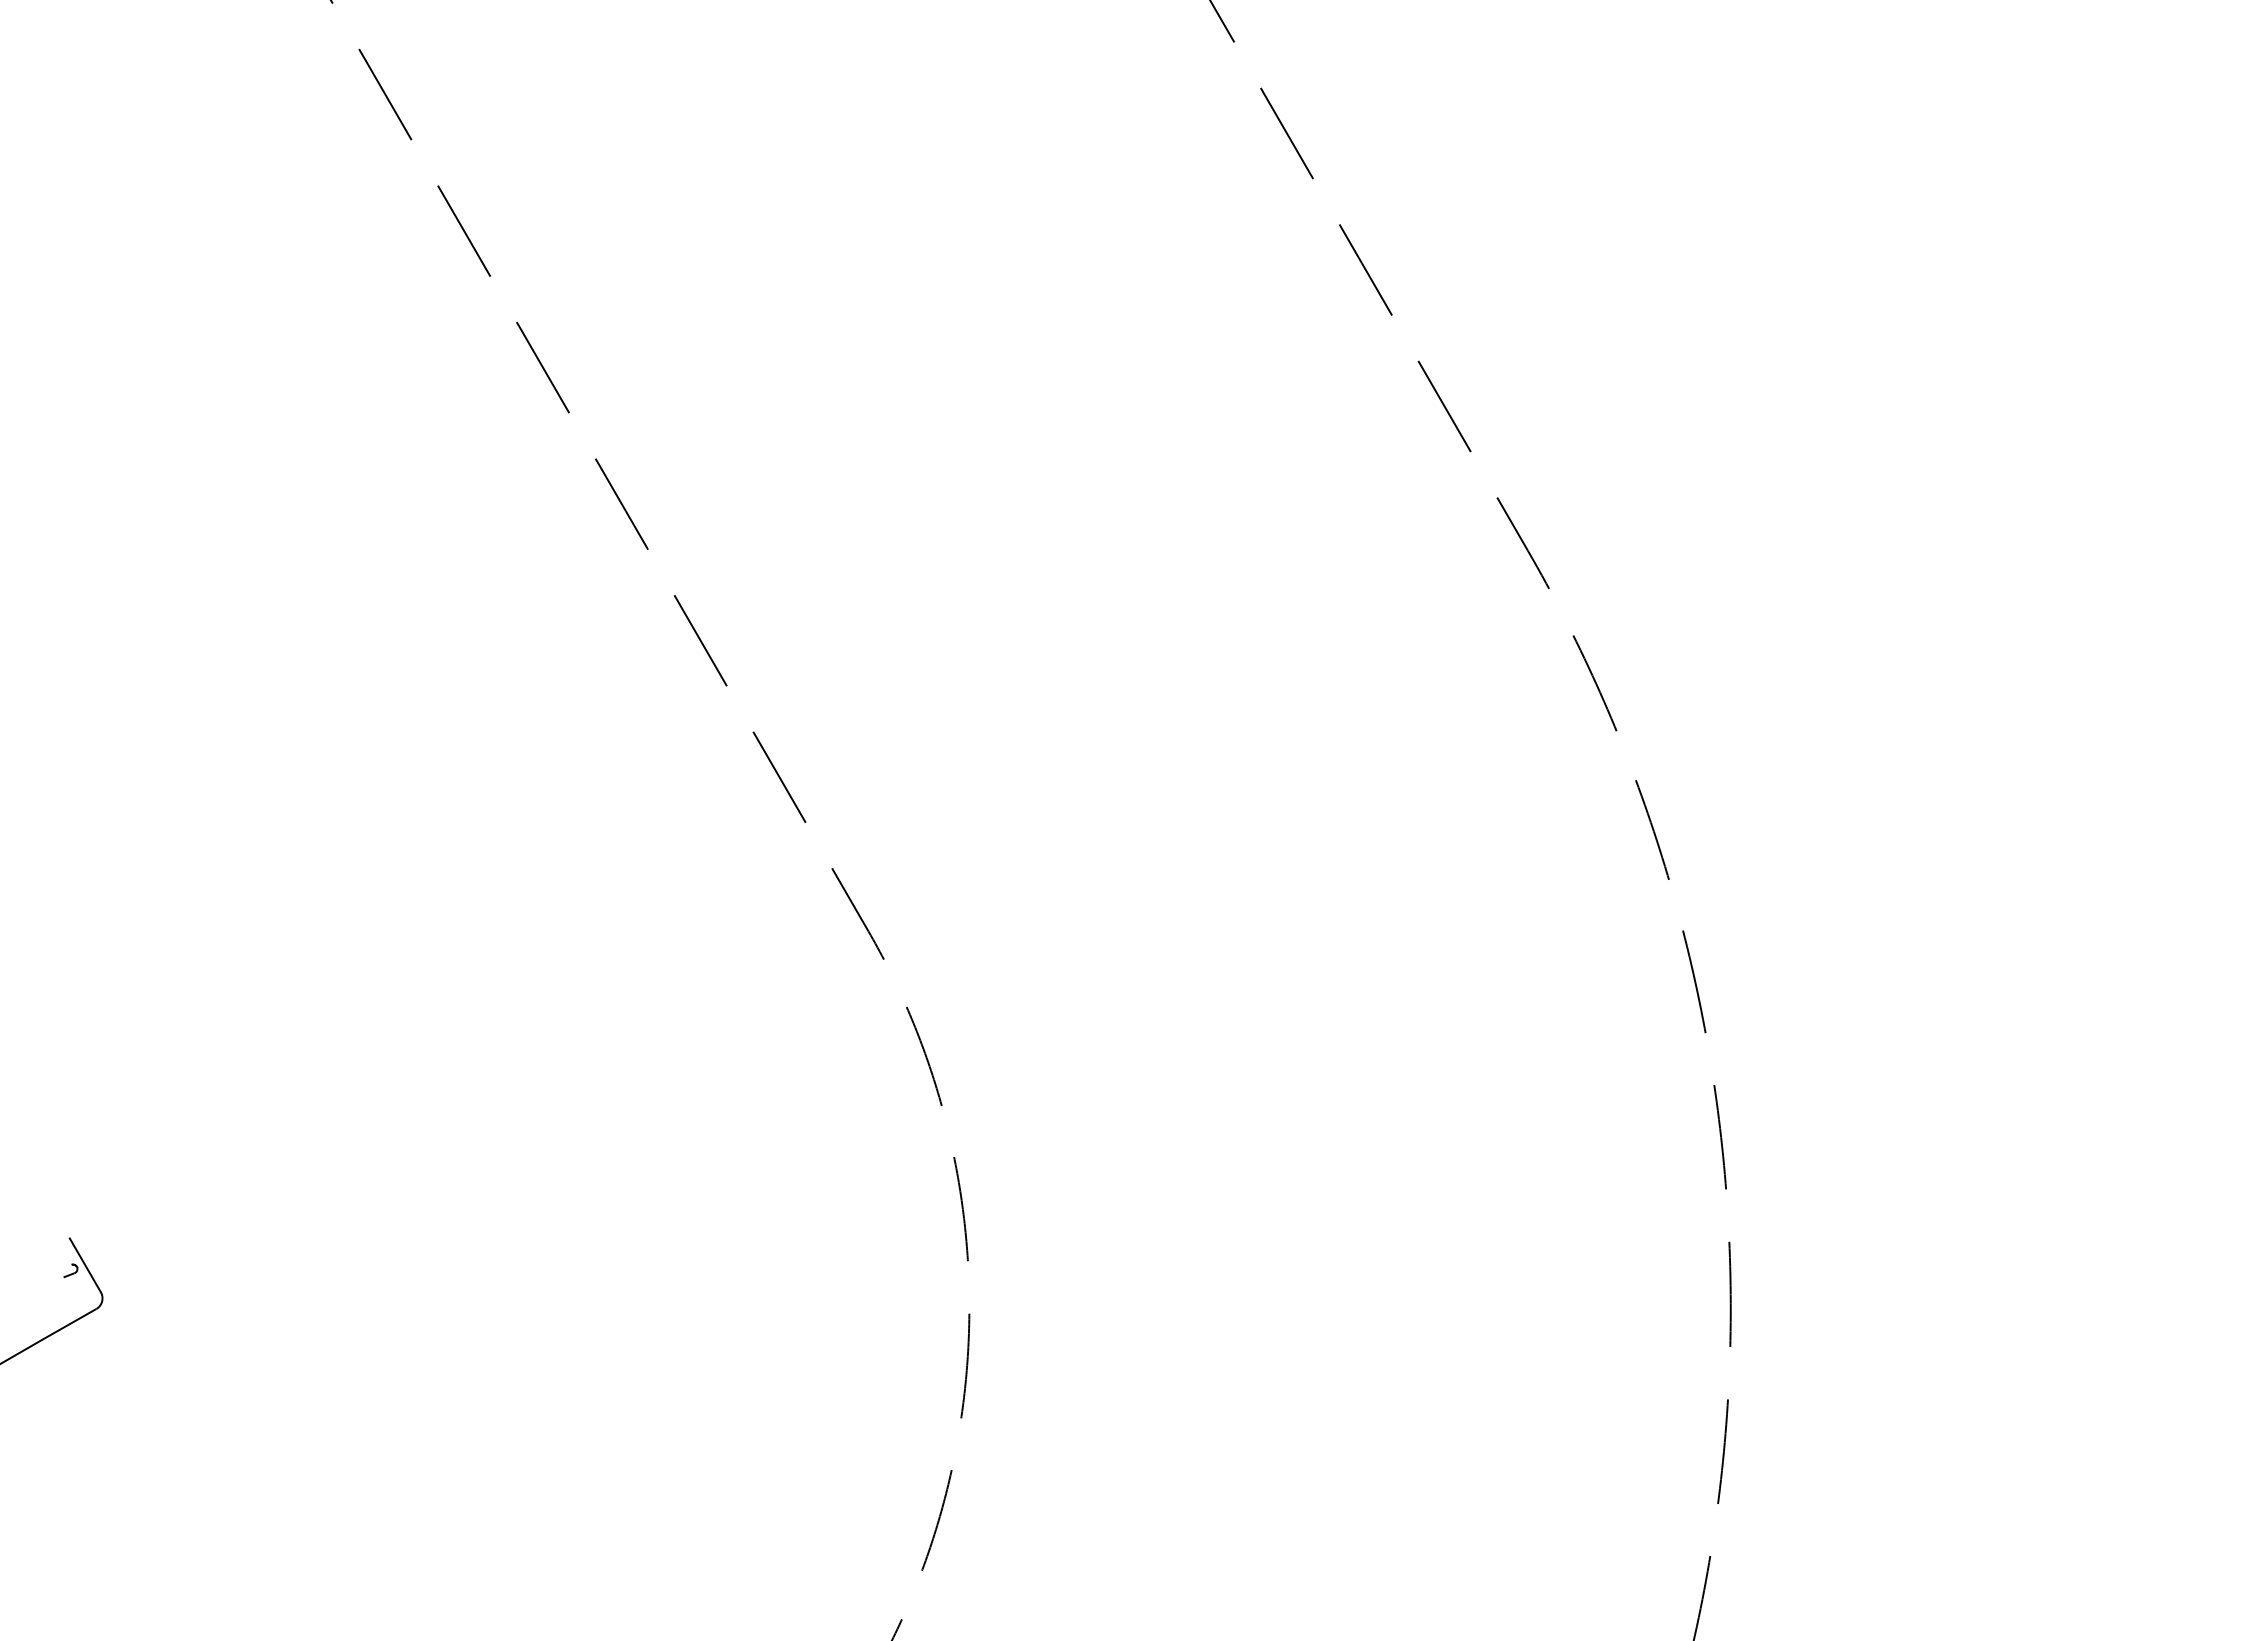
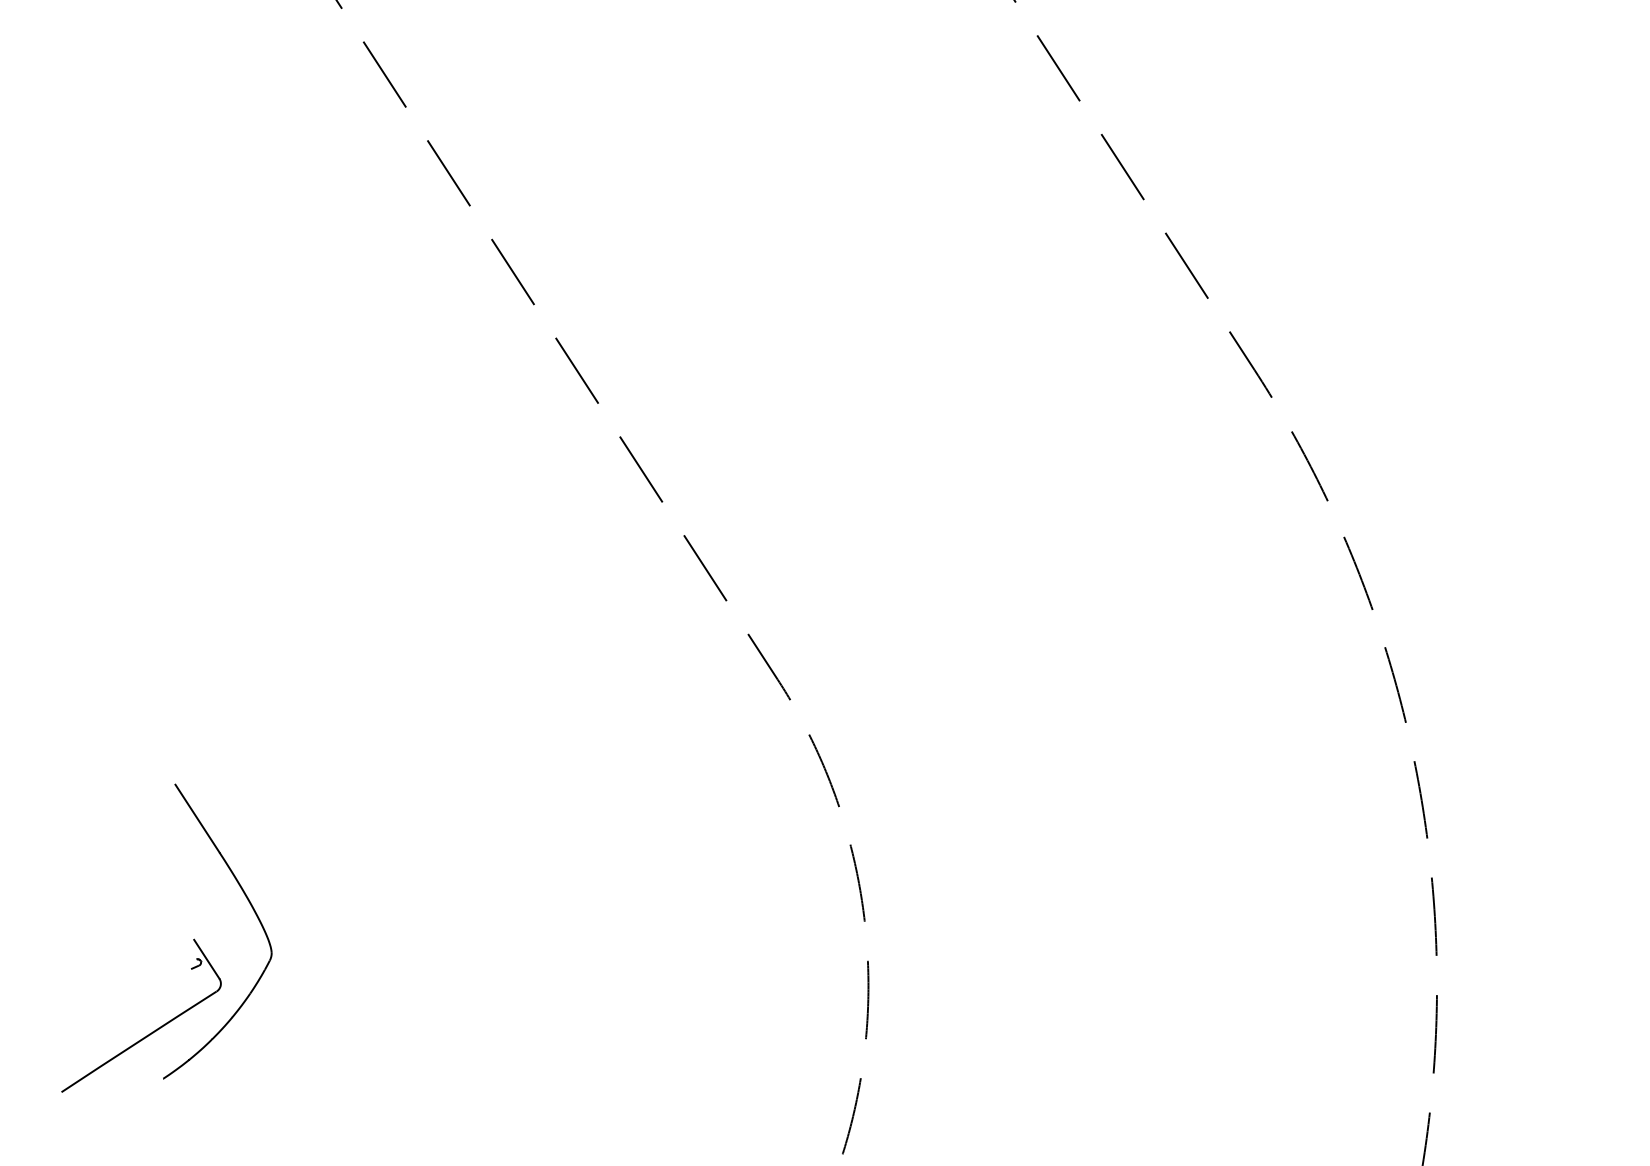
part: (150, 1202) -> (252, 909), added

